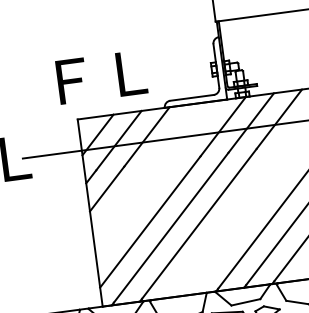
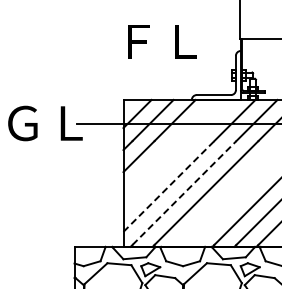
text: (101, 76) -> (162, 41), moved
line: (151, 221) -> (169, 186), solid -> dashed
line: (171, 227) -> (184, 192), solid -> dashed

